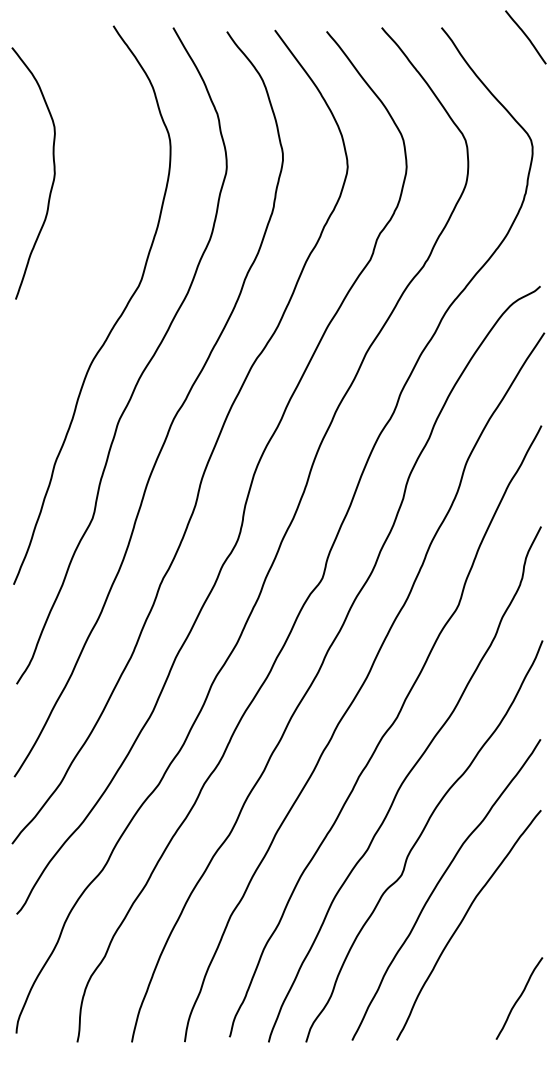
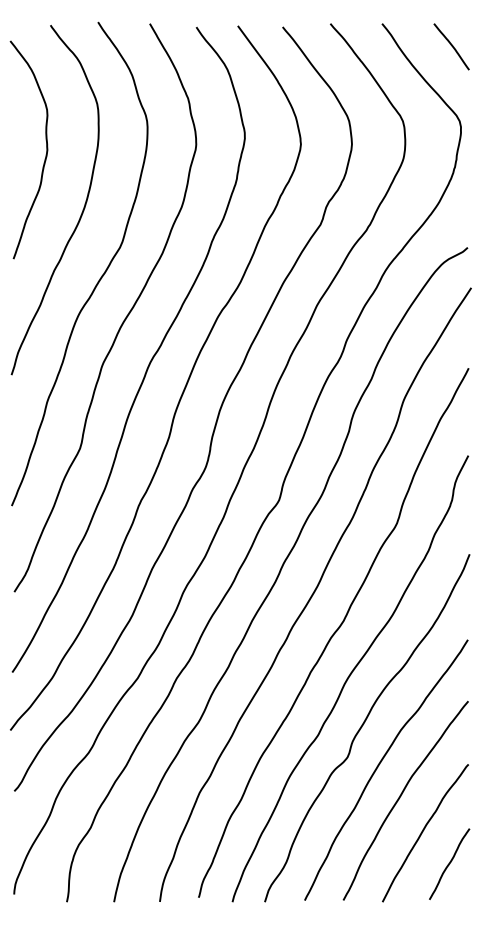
curve: (525, 36) -> (451, 46), moved
curve: (95, 242) -> (82, 209), added
curve: (489, 960) -> (423, 831), added

